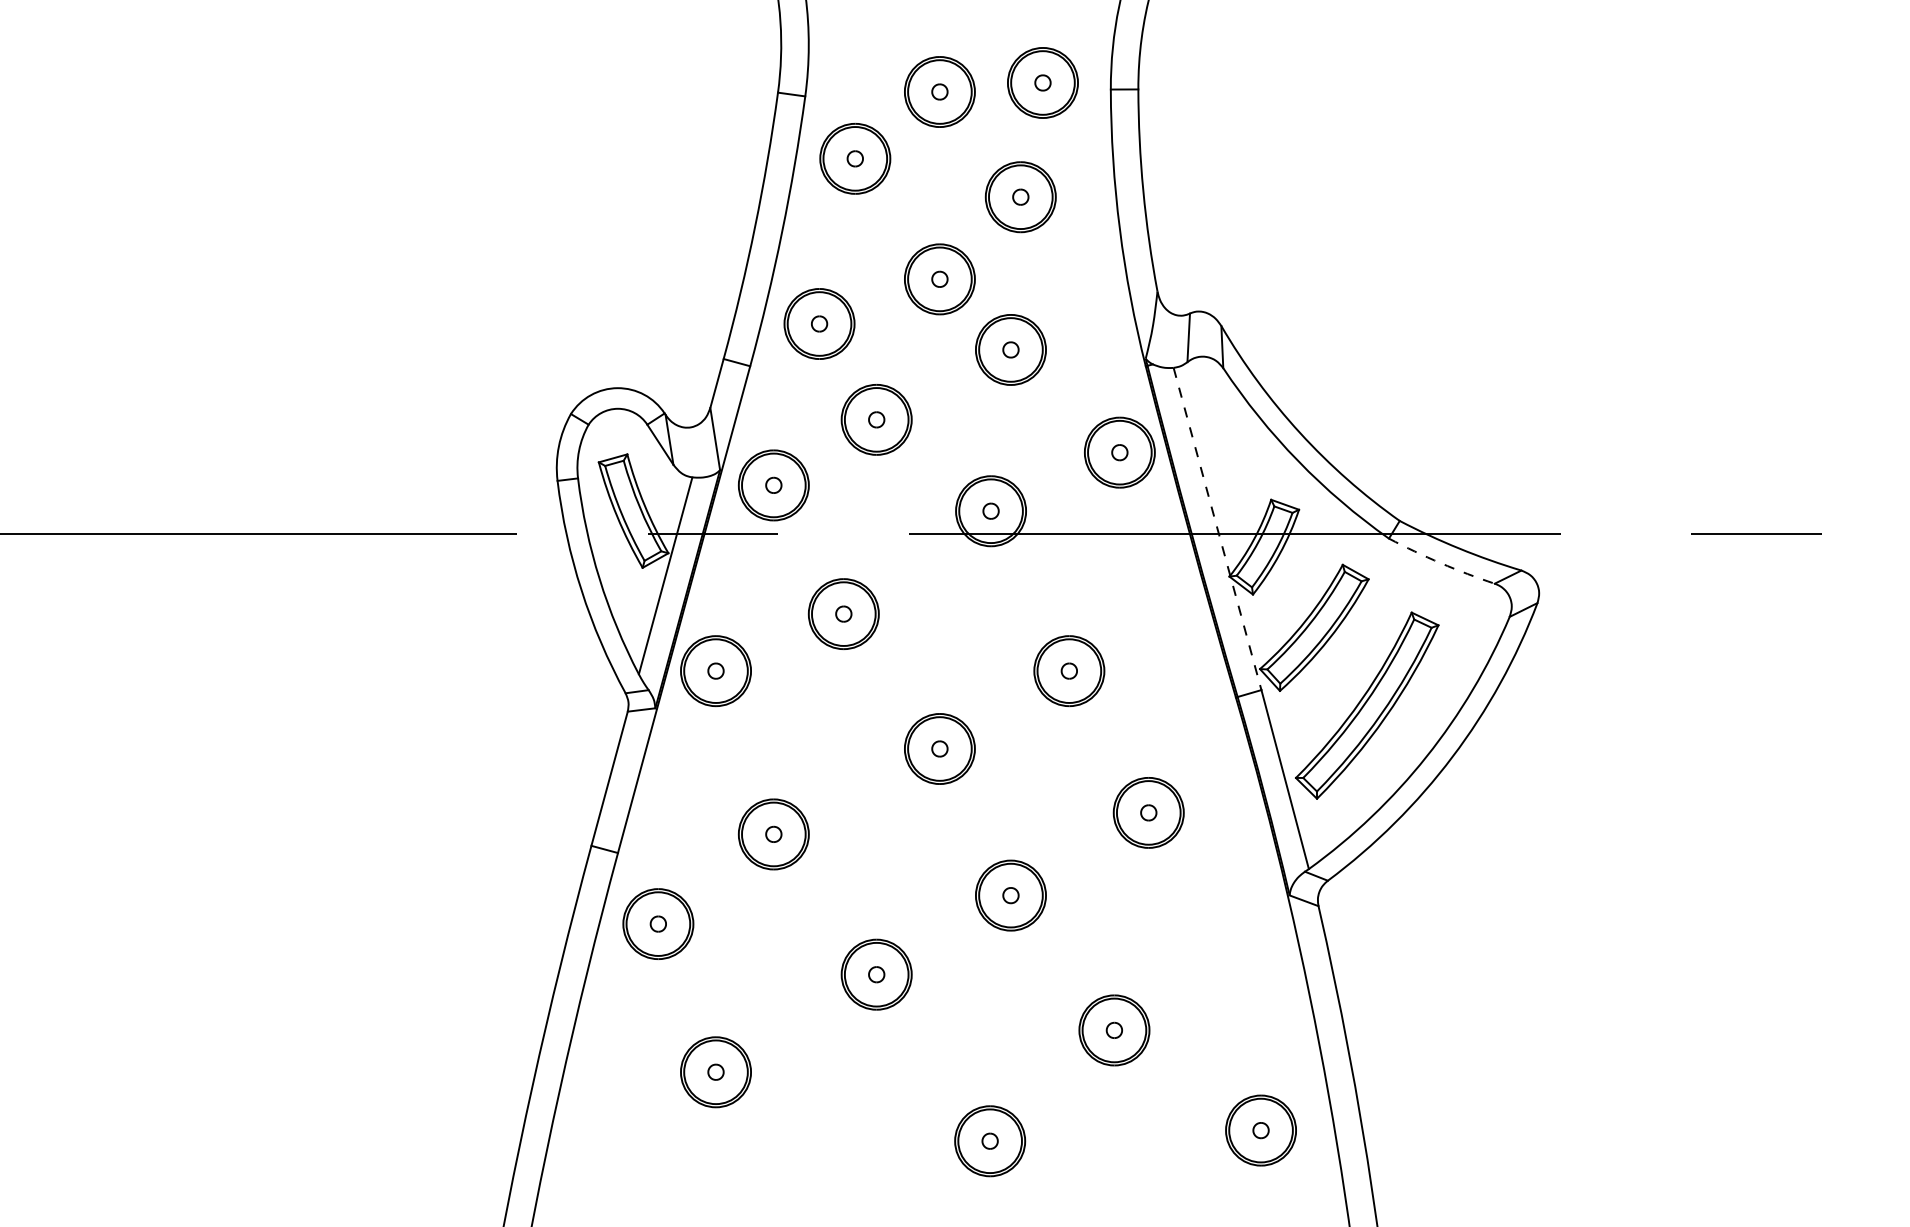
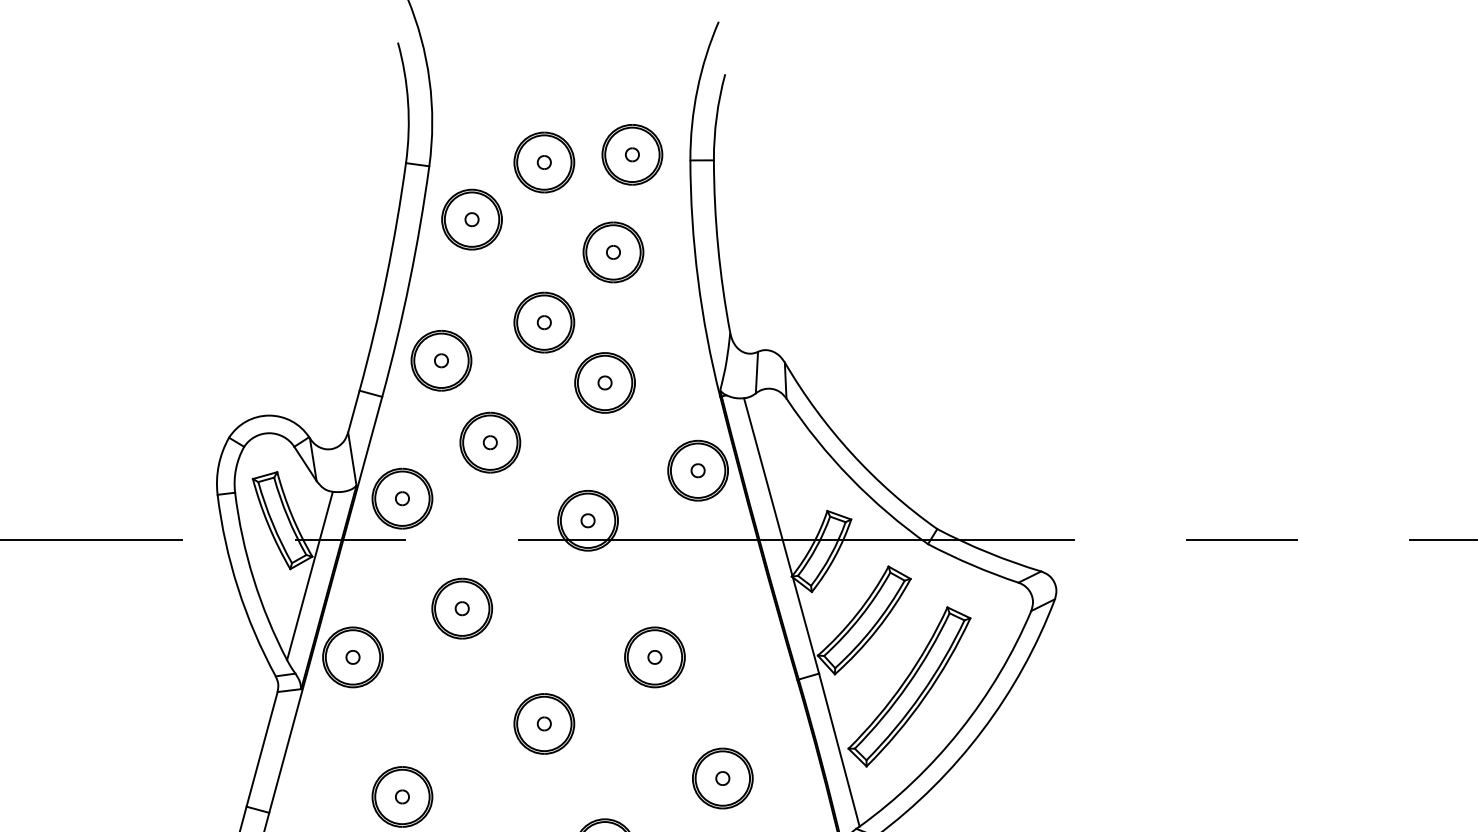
line: (1217, 528) -> (781, 535), dashed -> solid
arc: (1440, 563) -> (972, 565), dashed -> solid

